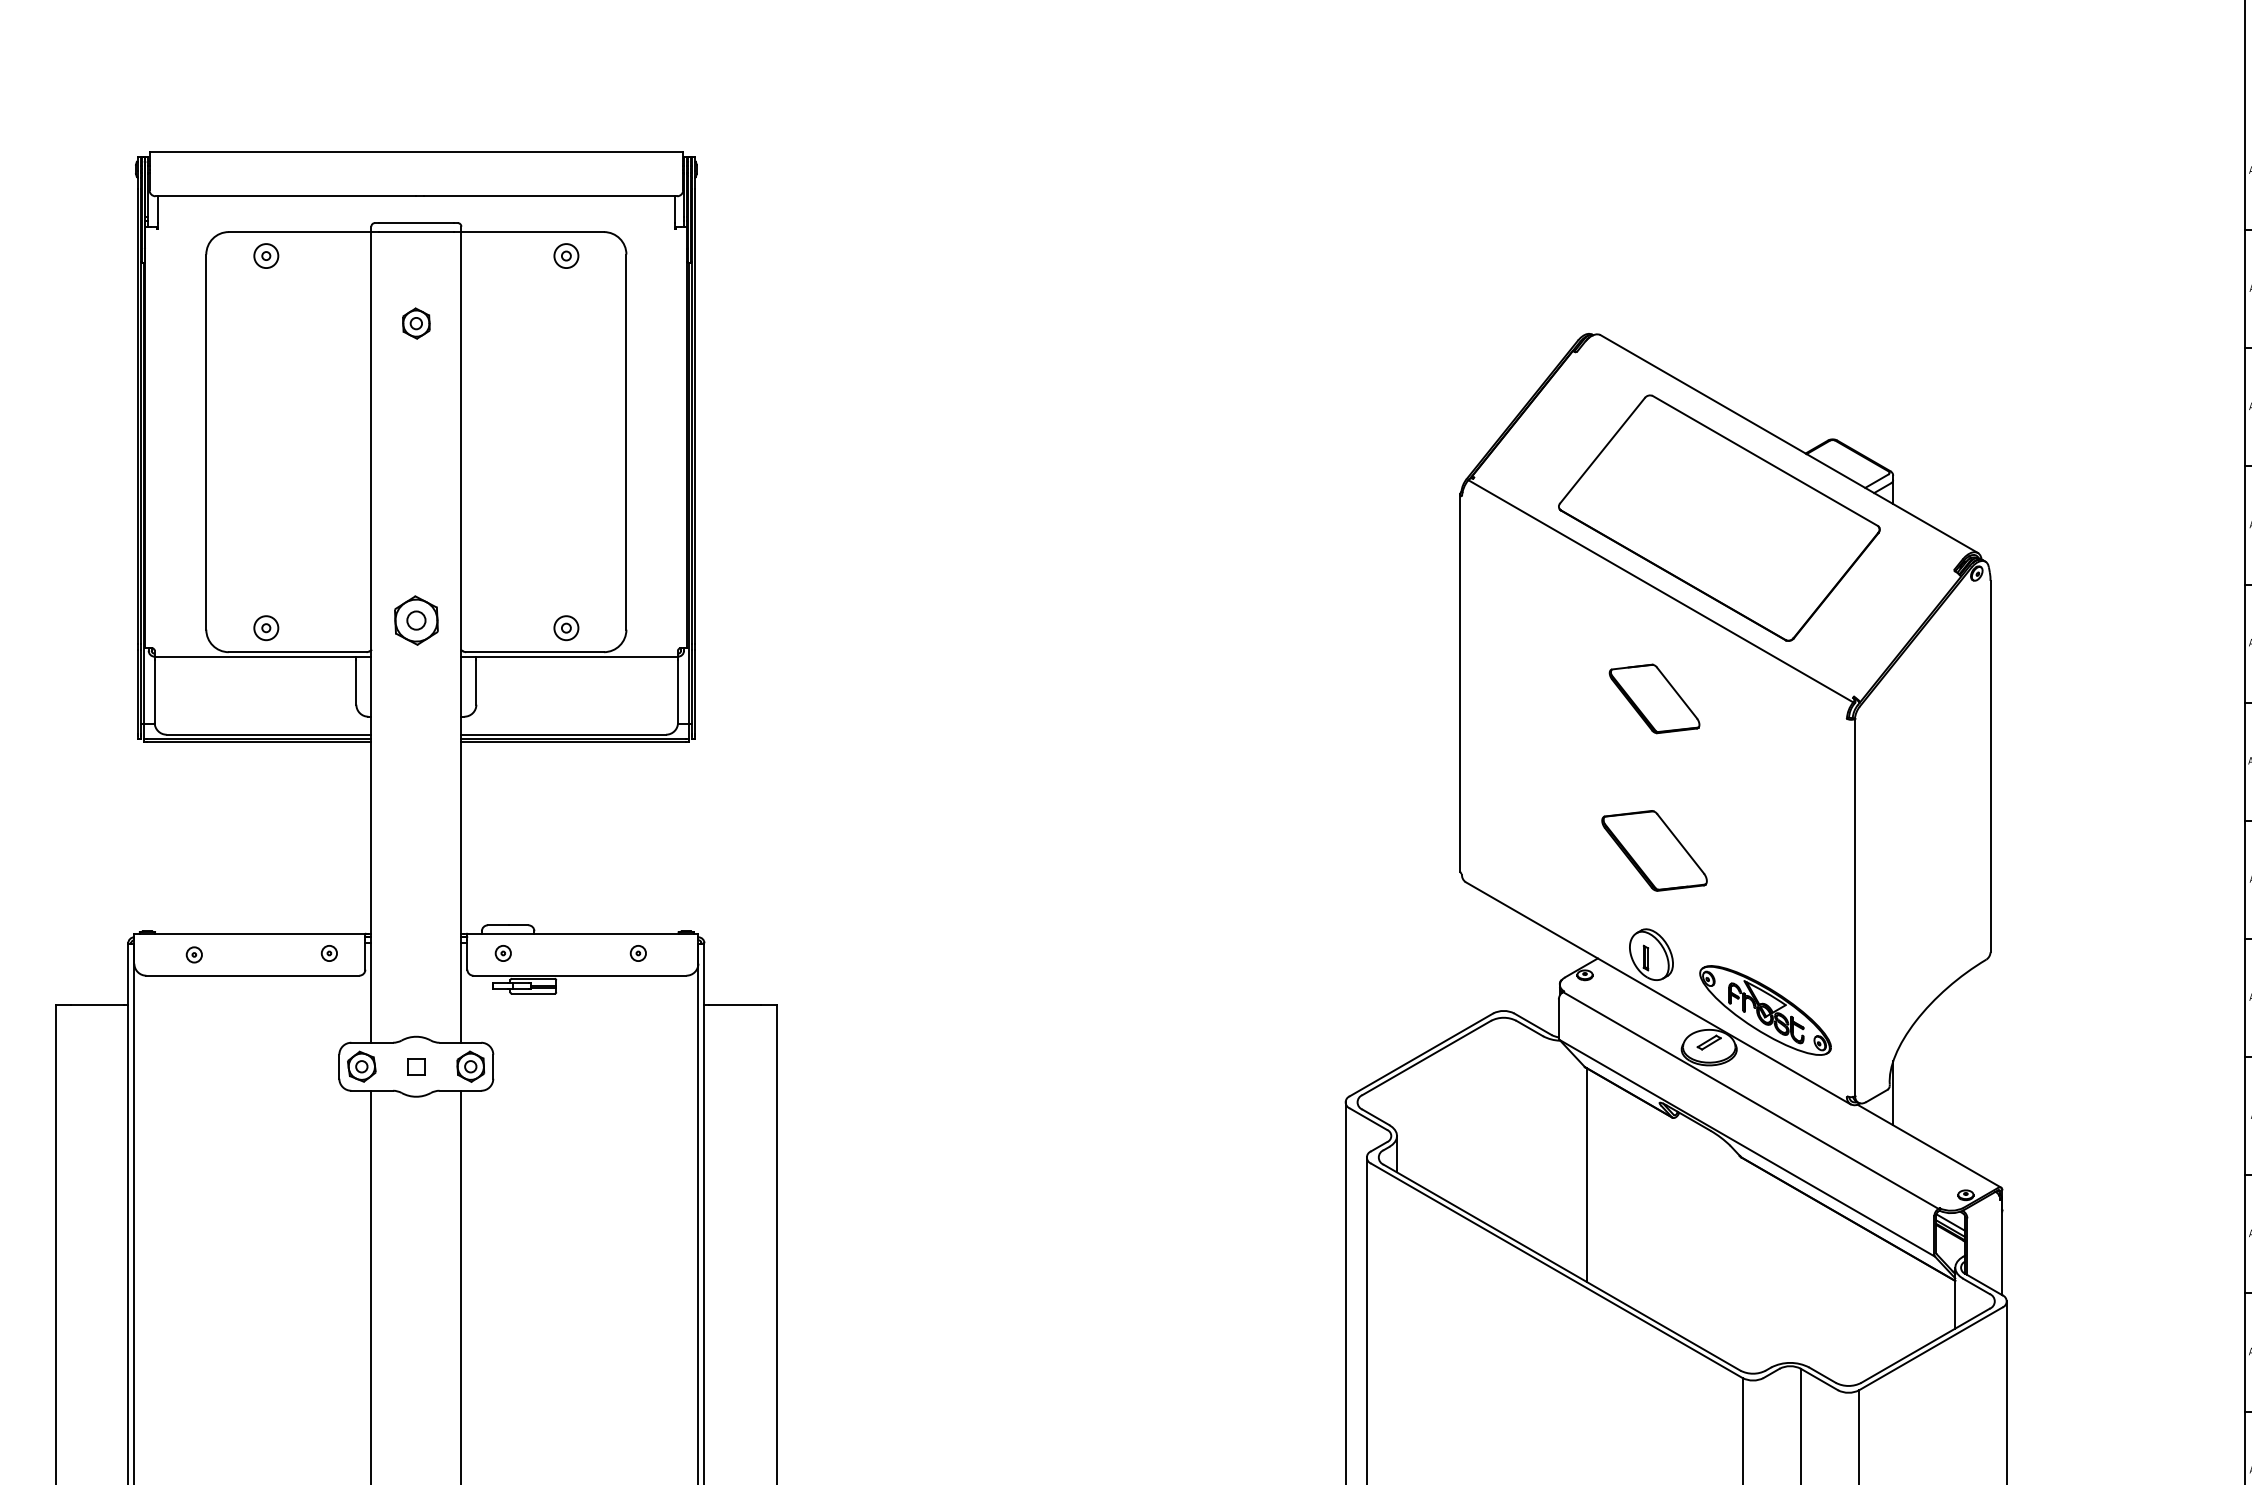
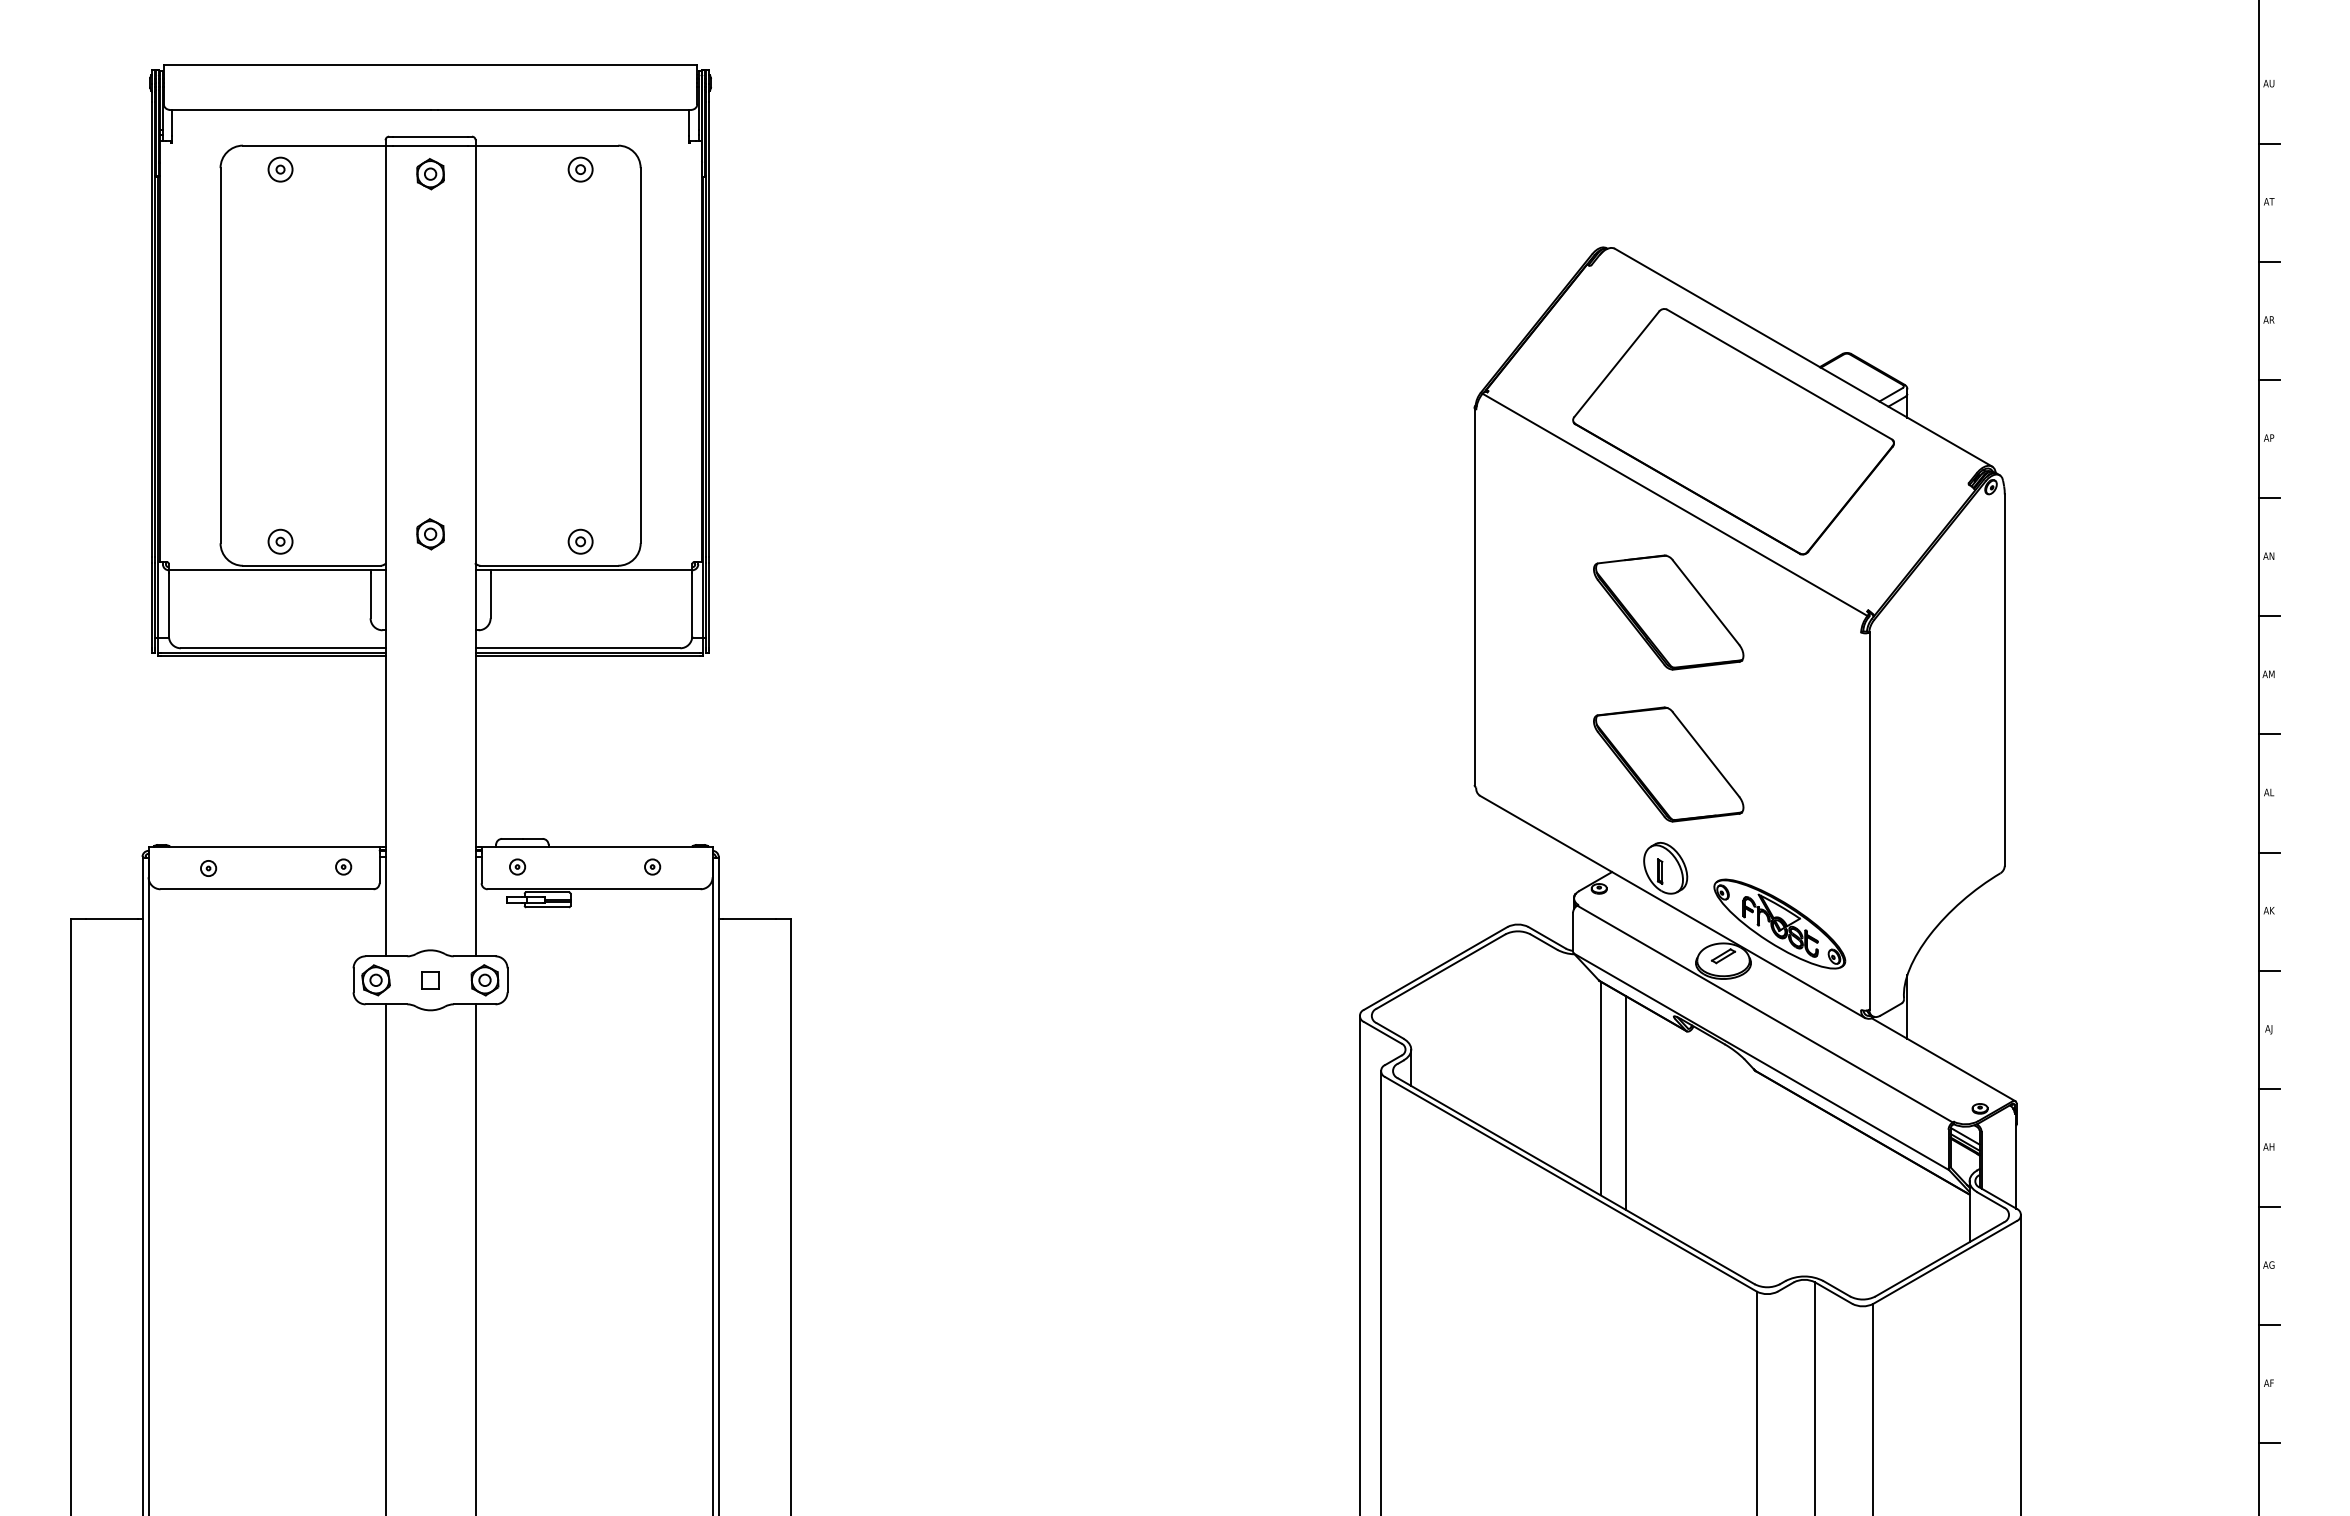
part: (416, 323) -> (430, 174), moved
part: (416, 620) -> (430, 534), size x0.62
part: (1654, 698) -> (1668, 612), size x1.67
part: (1654, 850) -> (1668, 764), size x1.43
line: (1612, 1189) -> (1626, 1103), added

